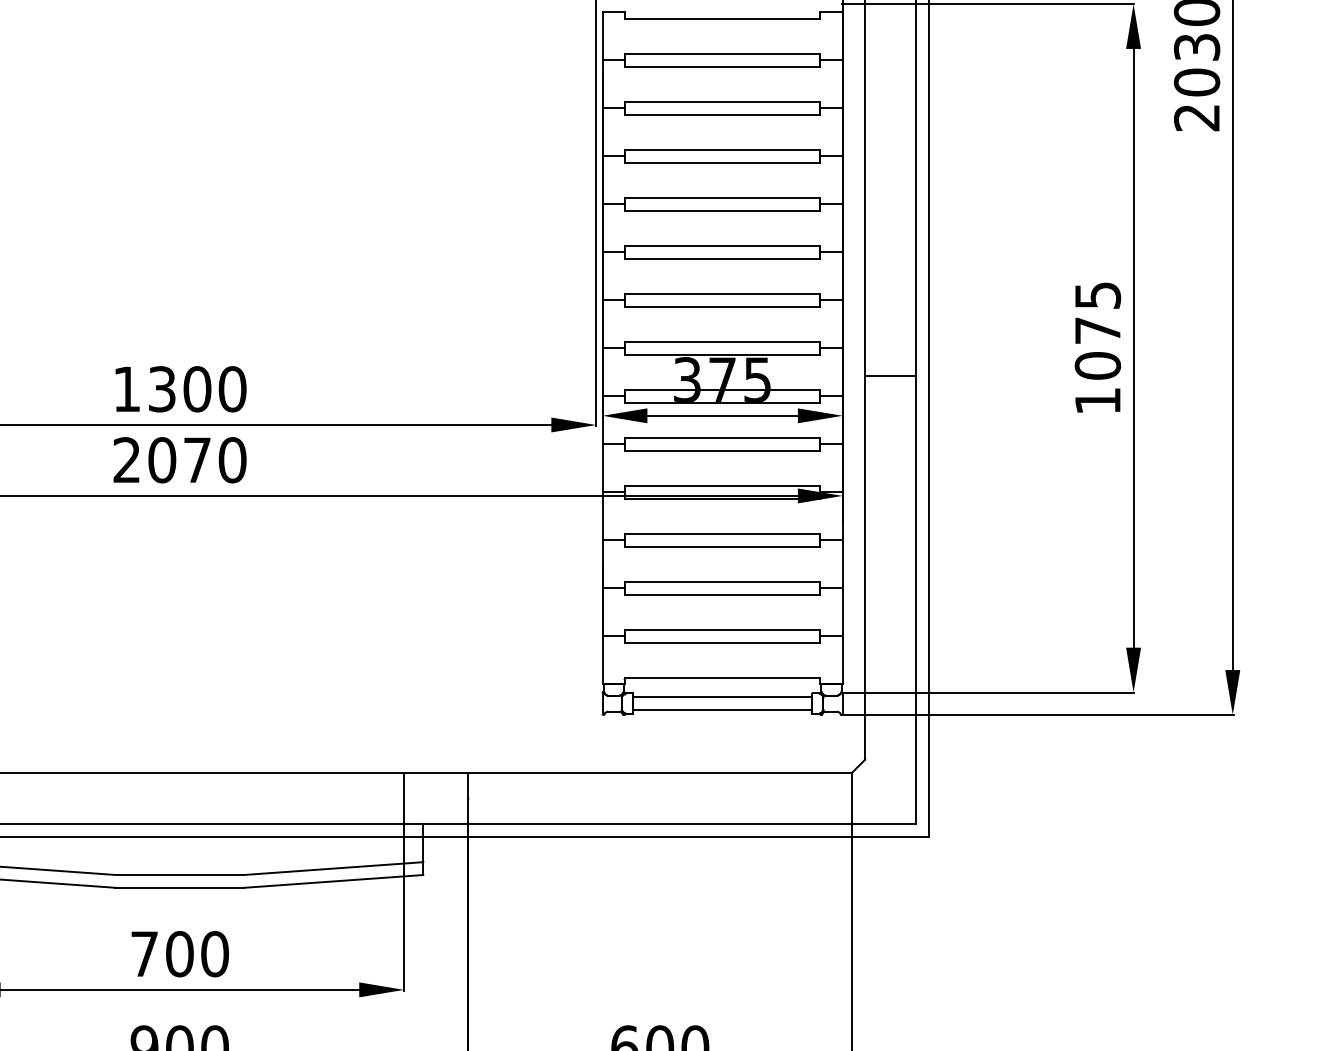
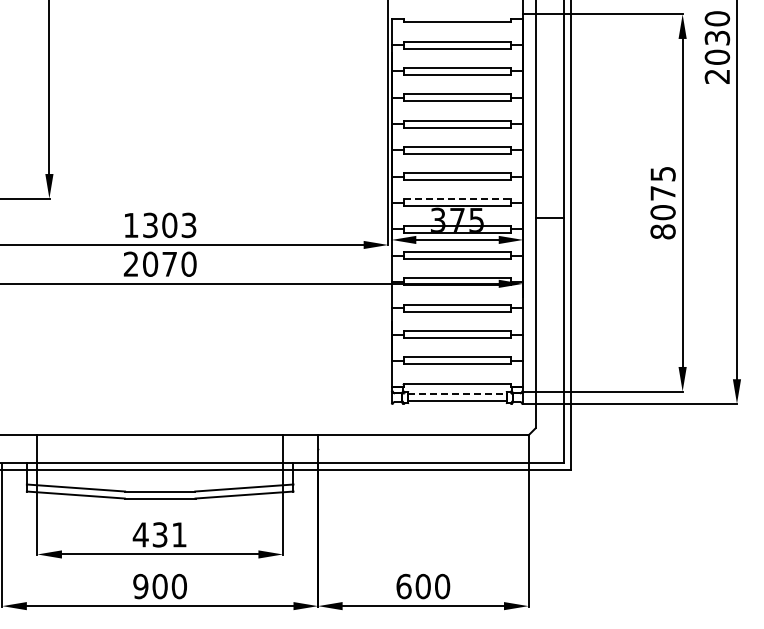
line: (722, 341) -> (457, 199), solid -> dashed
text: (231, 389) -> (188, 225), 1300 -> 1303
text: (1096, 400) -> (662, 231), 1075 -> 8075
line: (724, 697) -> (458, 394), solid -> dashed
text: (178, 953) -> (159, 534), 700 -> 431

